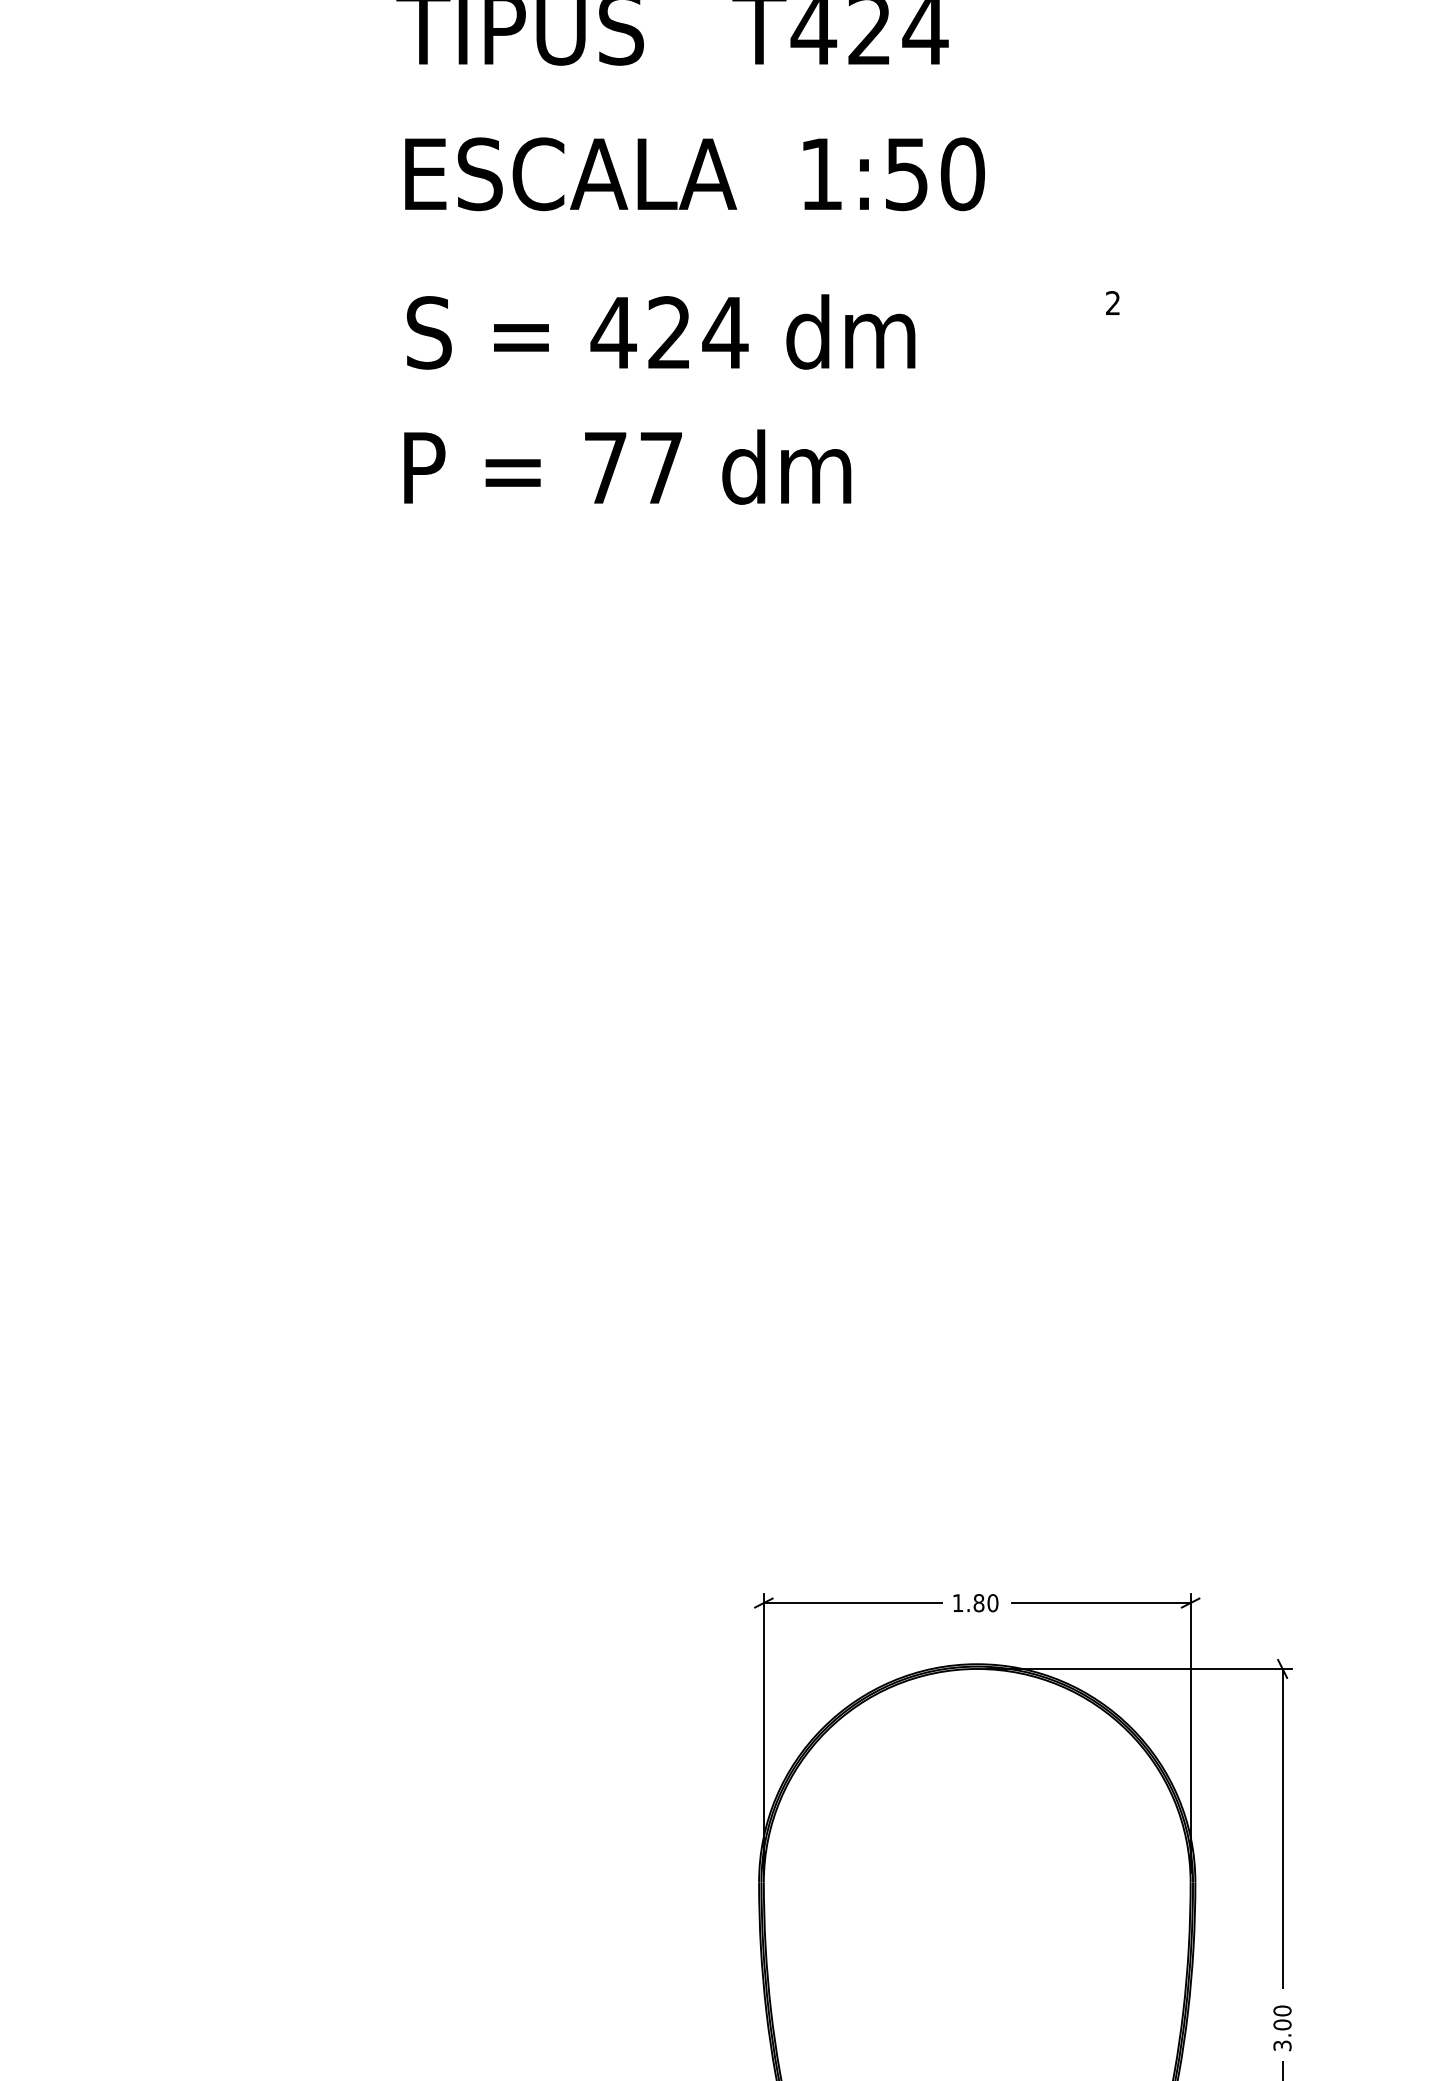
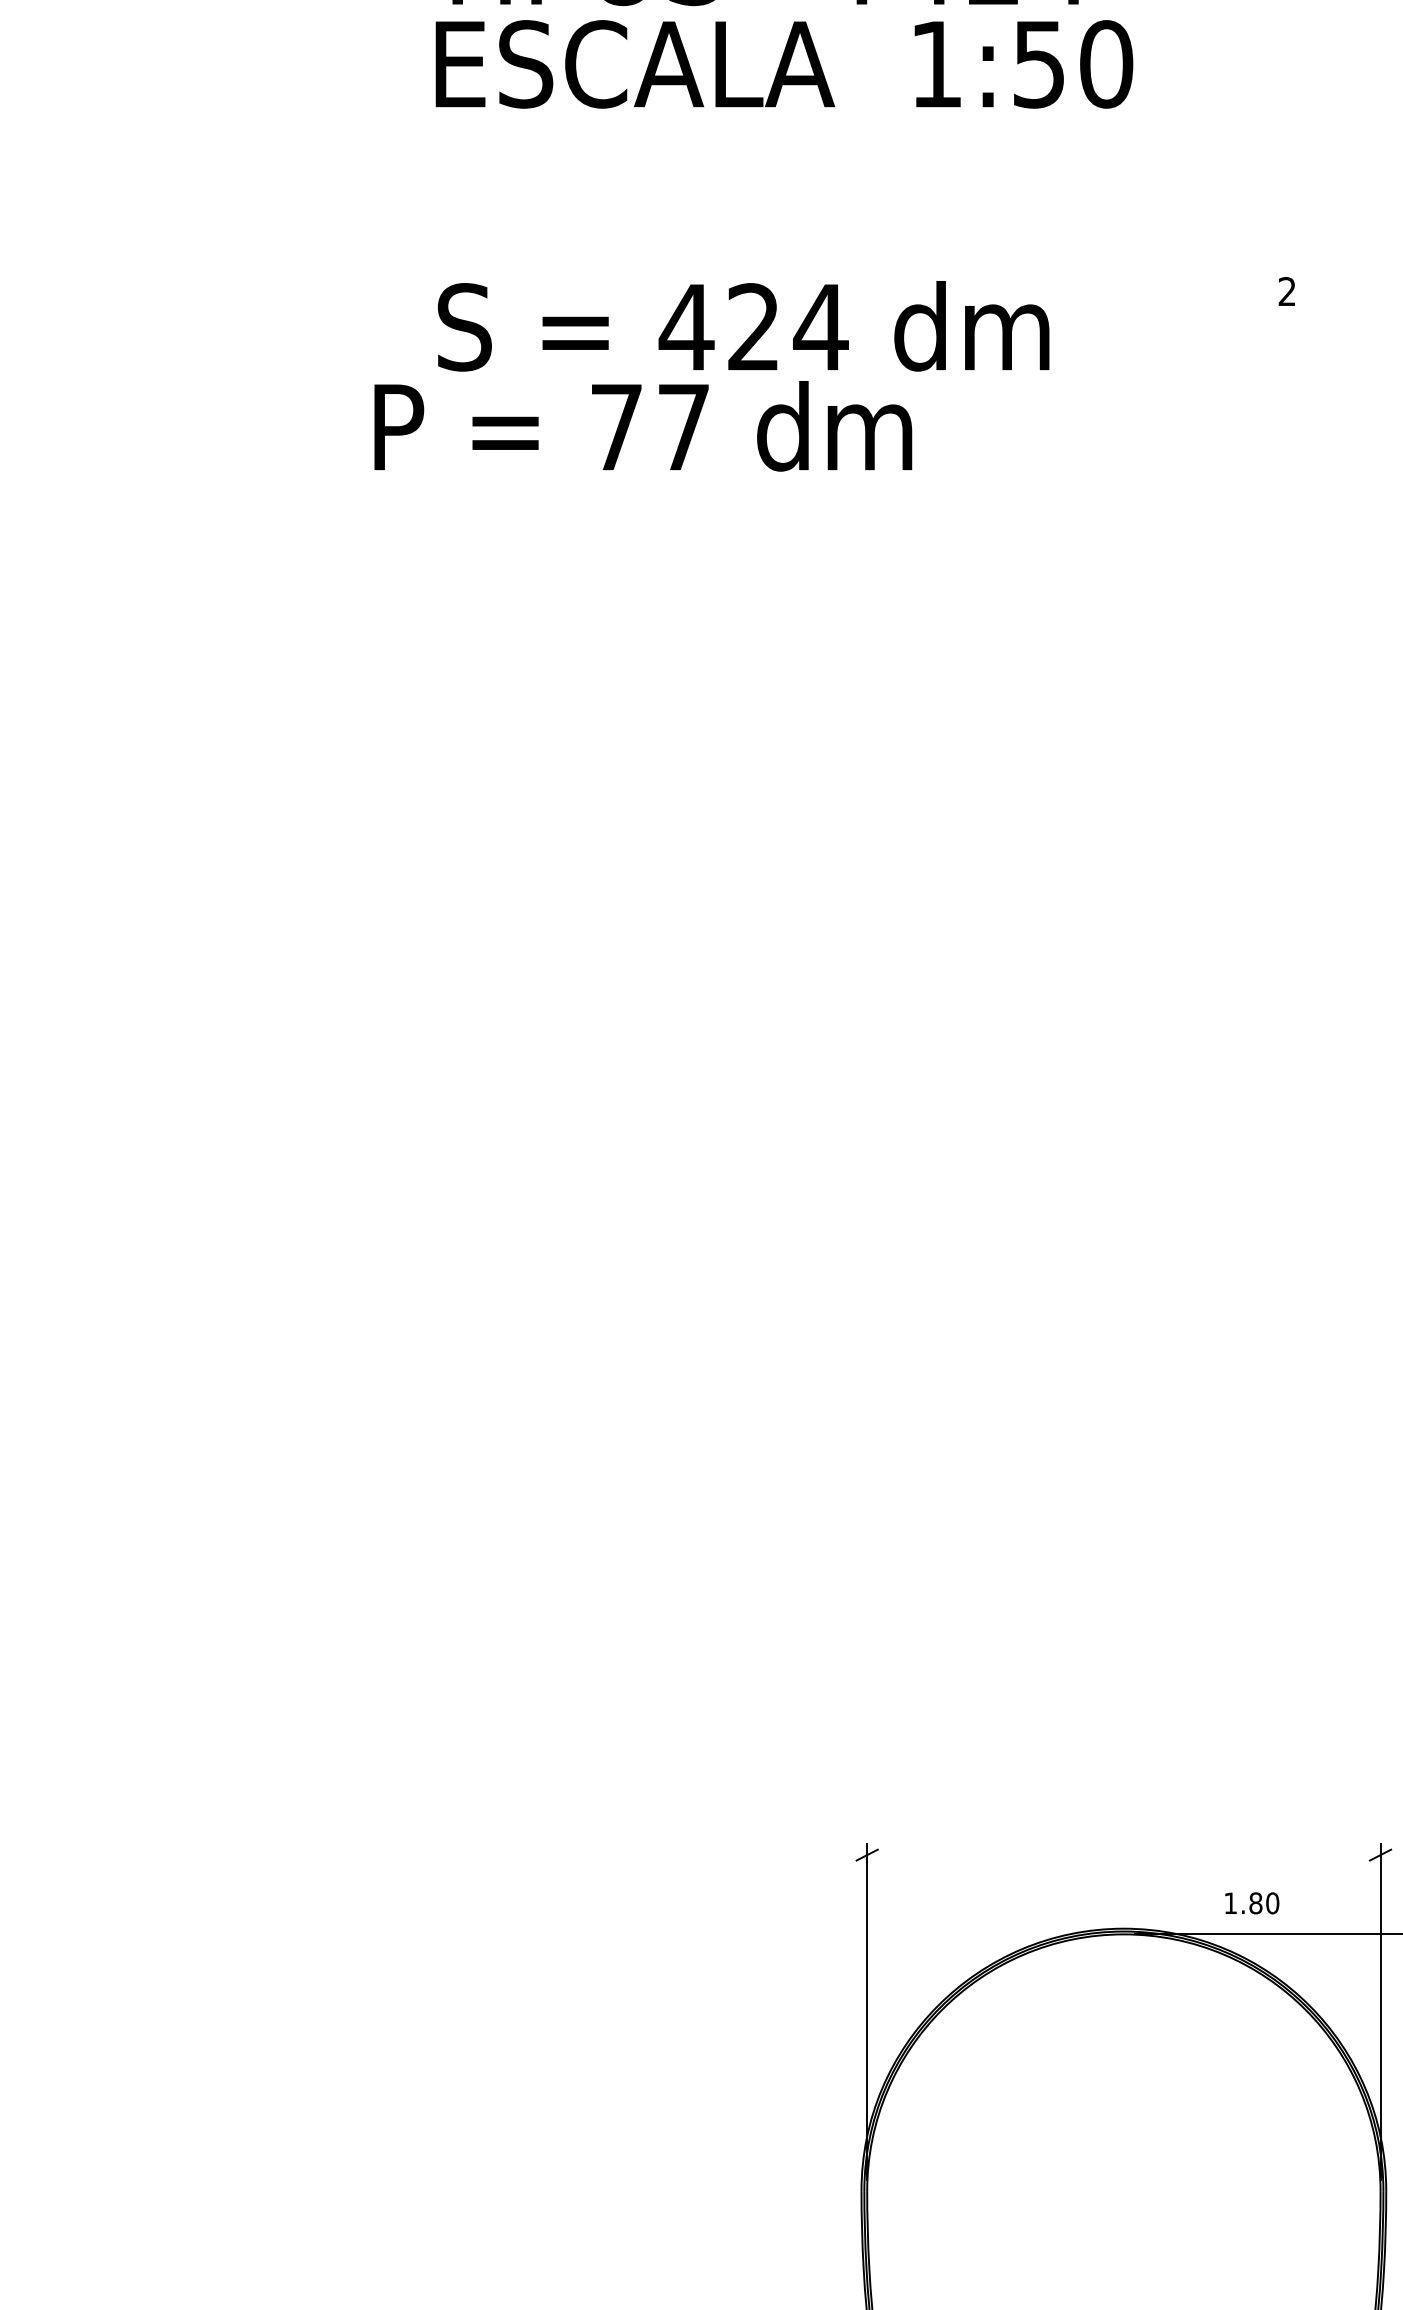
text: (694, 174) -> (783, 64), moved
text: (627, 466) -> (643, 425), moved
line: (852, 1603) -> (973, 1855), removed
text: (975, 1603) -> (1251, 1903), moved
line: (1101, 1603) -> (1273, 1855), removed

